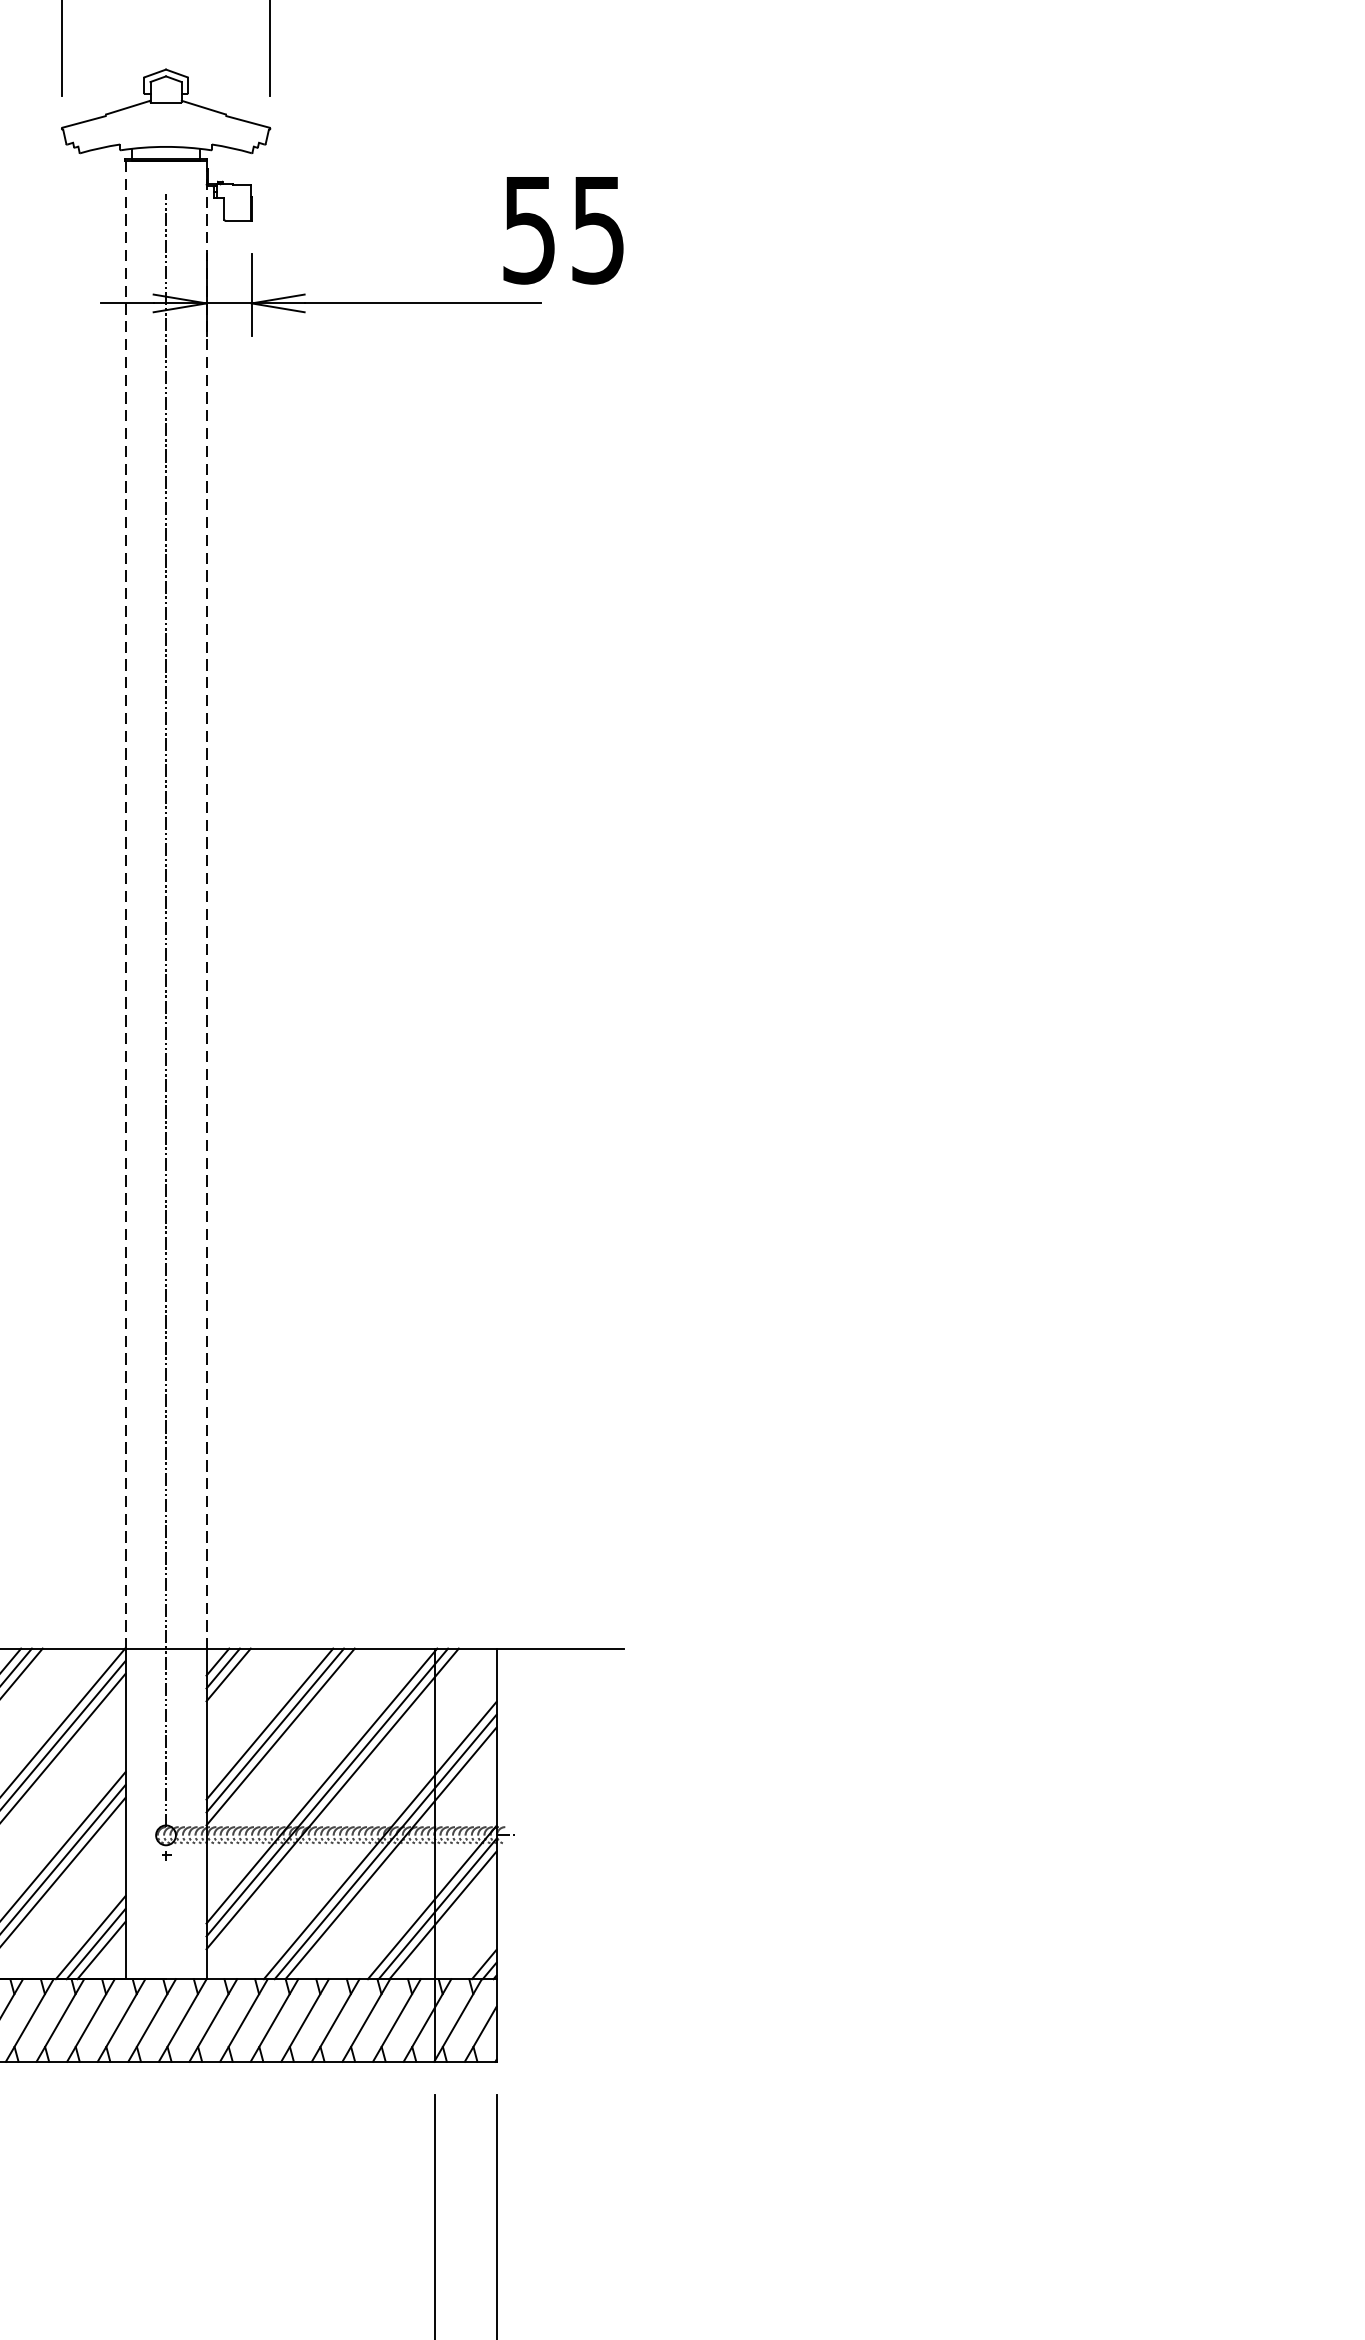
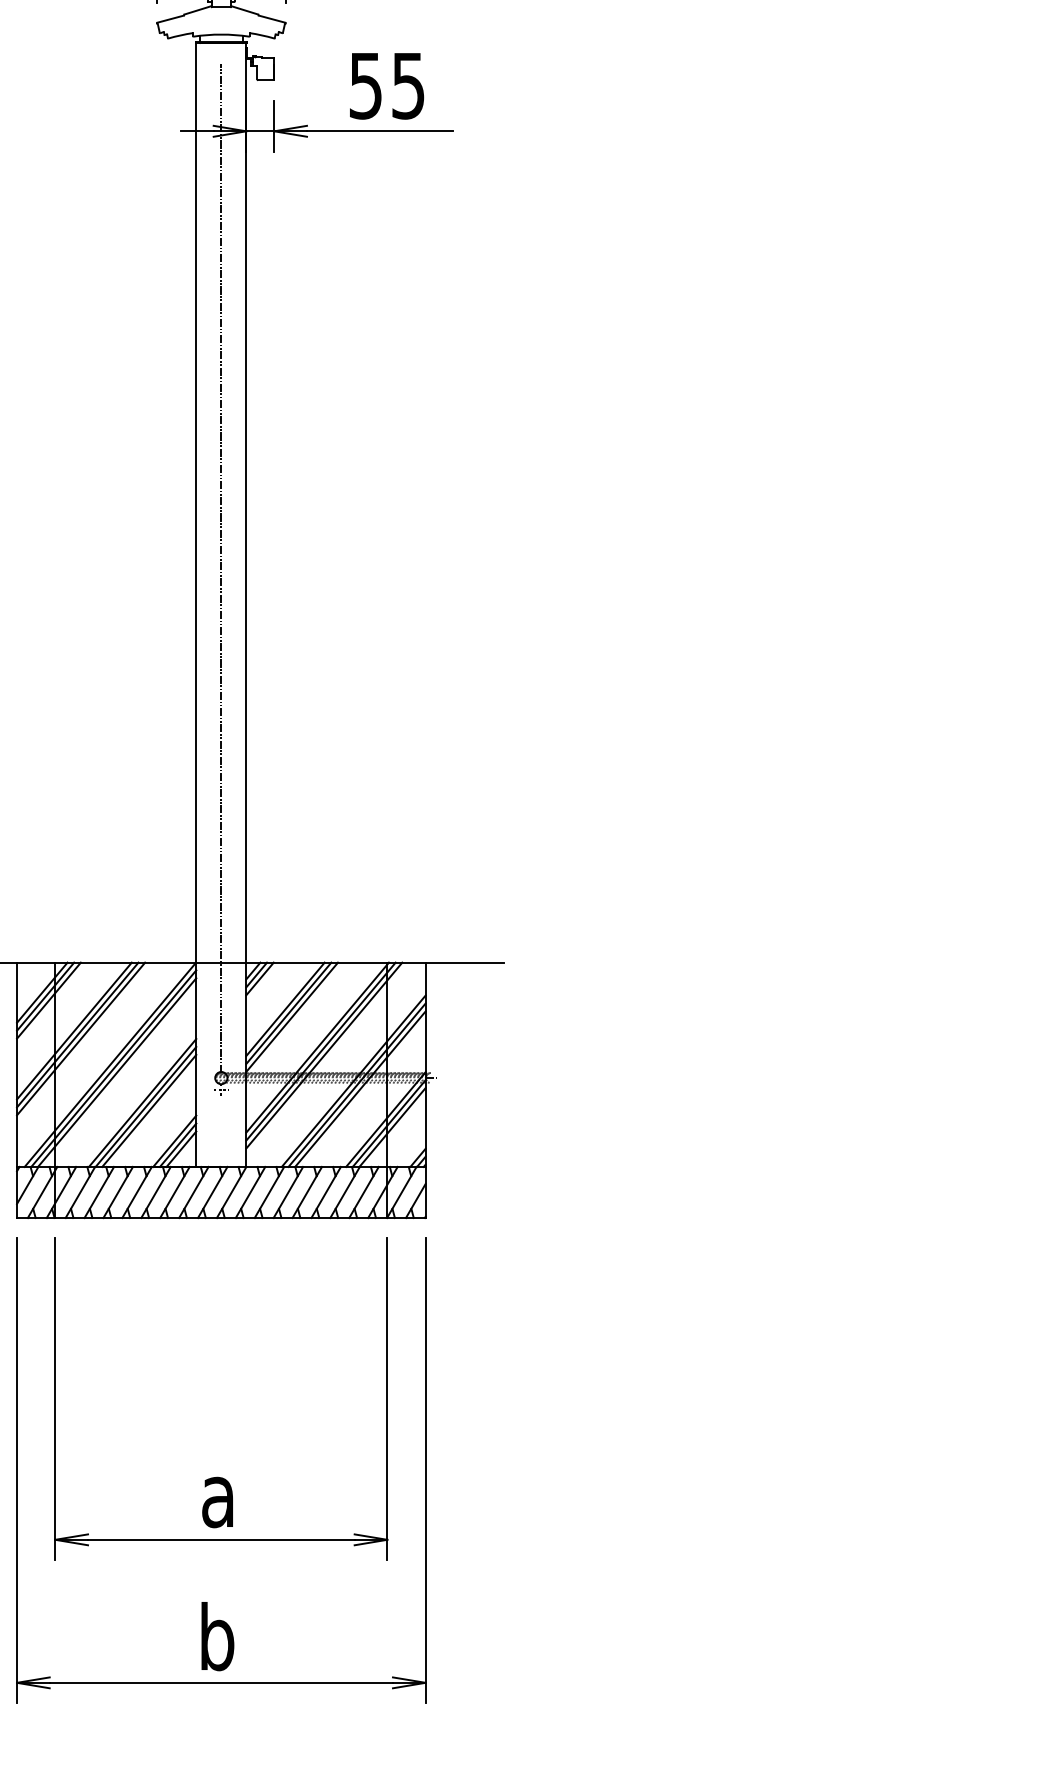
text: (564, 230) -> (387, 86), moved
line: (125, 904) -> (196, 502), dashed -> solid
line: (206, 904) -> (246, 502), dashed -> solid

